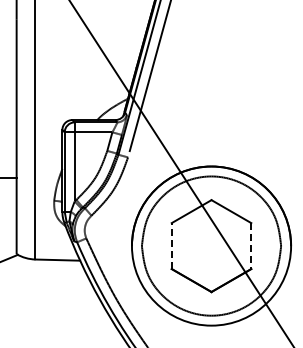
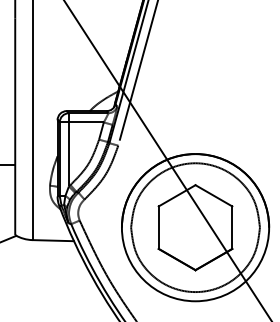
line: (171, 246) -> (158, 228), dashed -> solid
line: (251, 246) -> (232, 228), dashed -> solid

